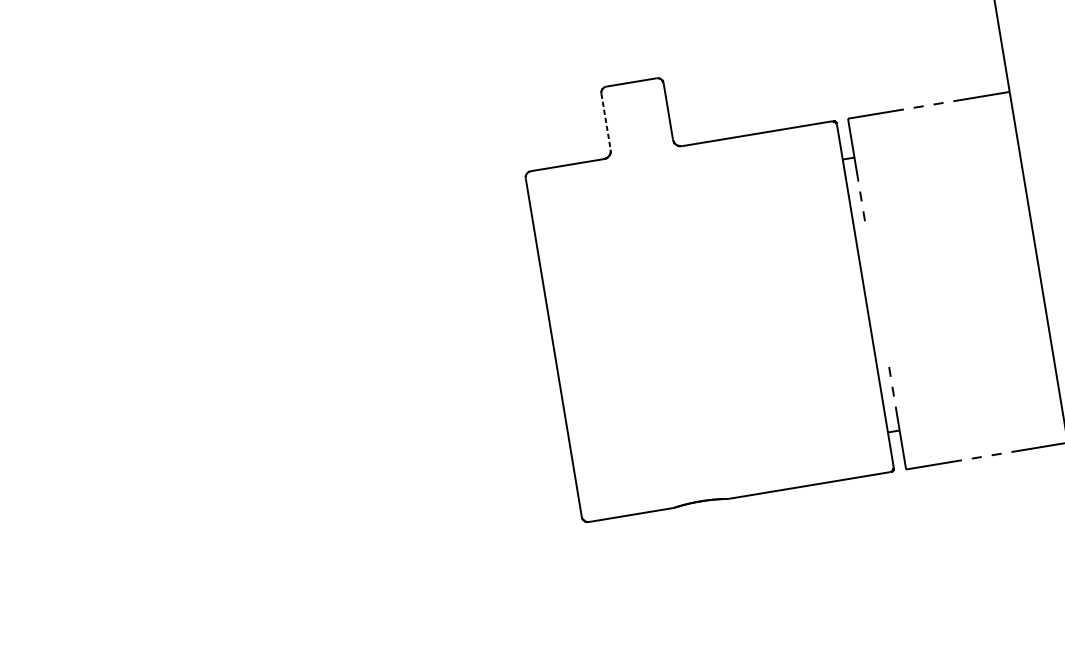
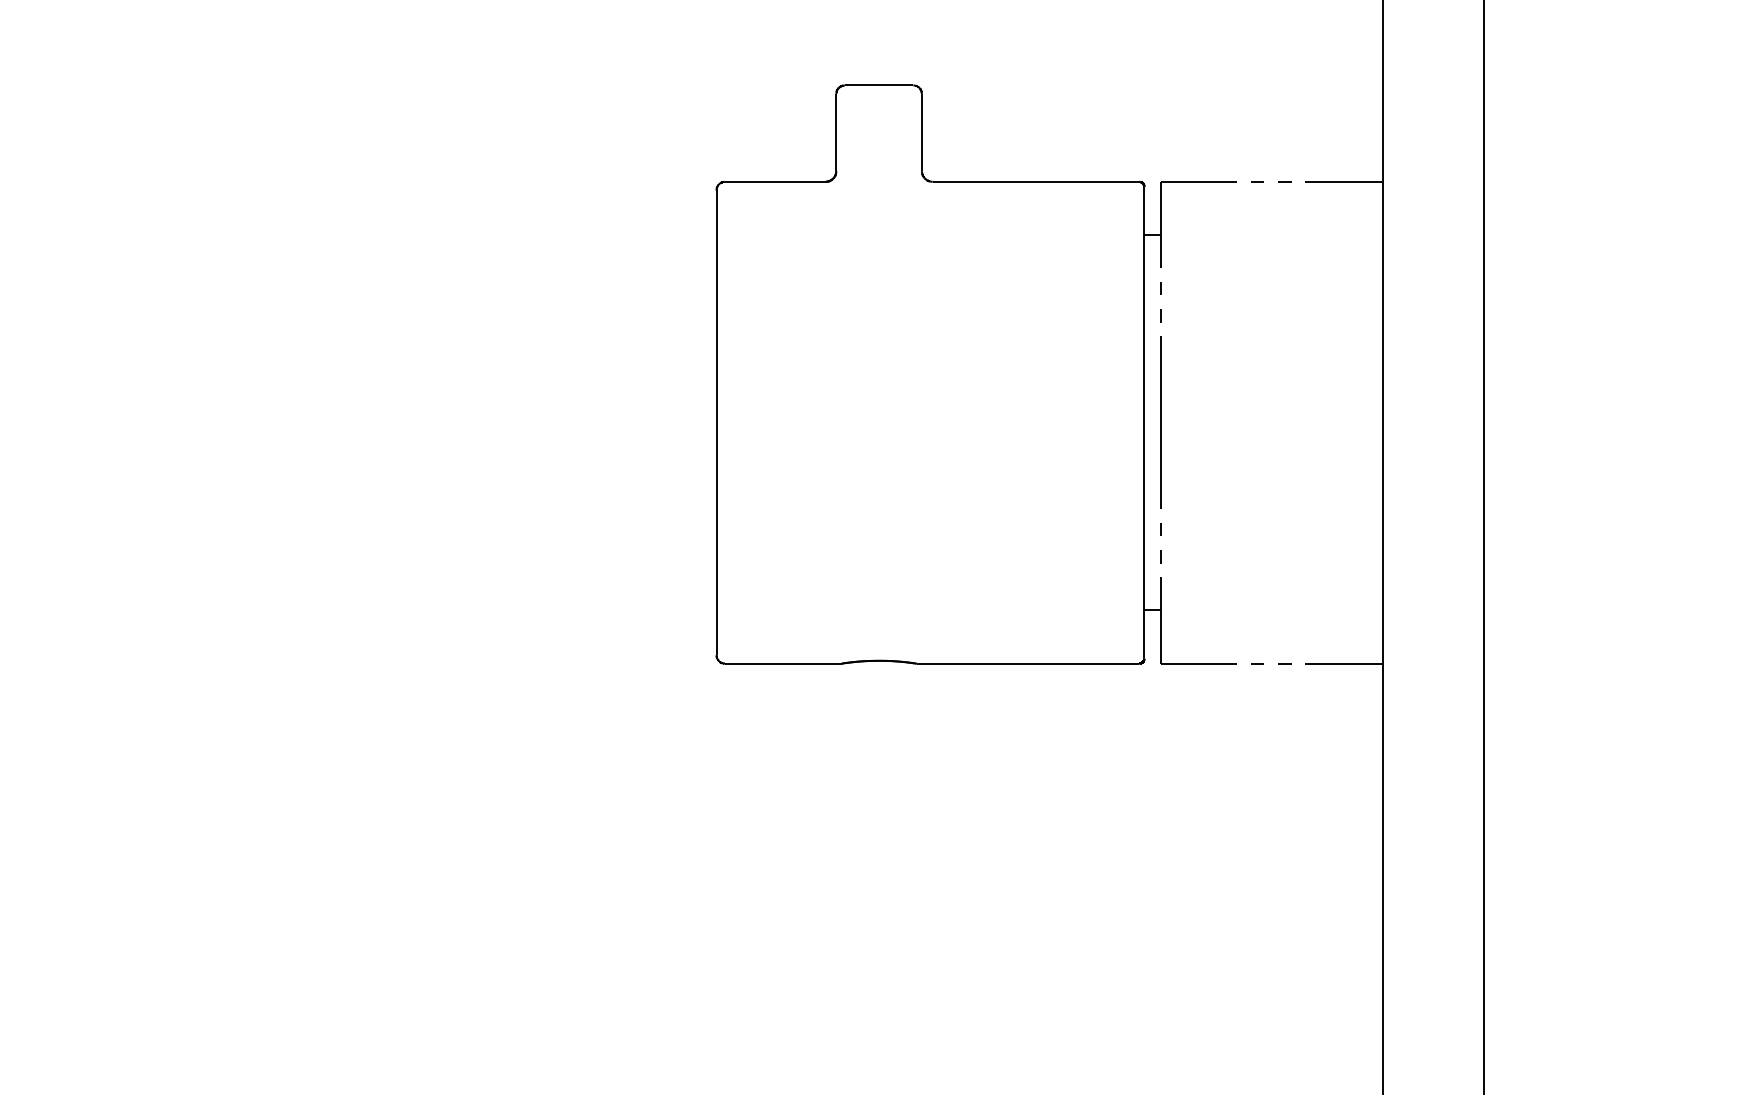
line: (606, 121) -> (836, 132), dashed -> solid
line: (877, 293) -> (1160, 422), added

